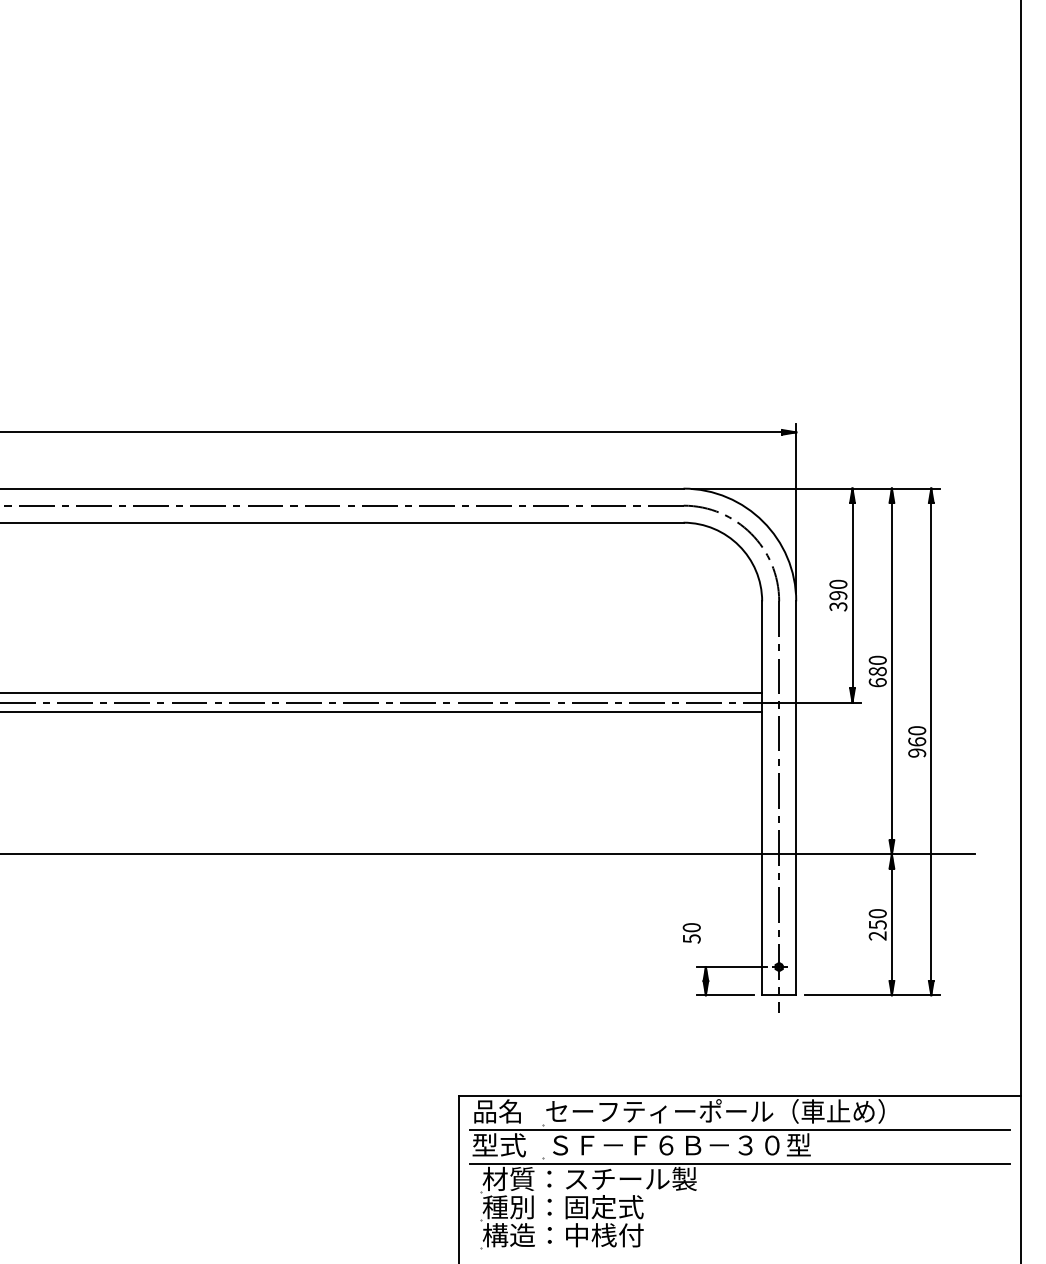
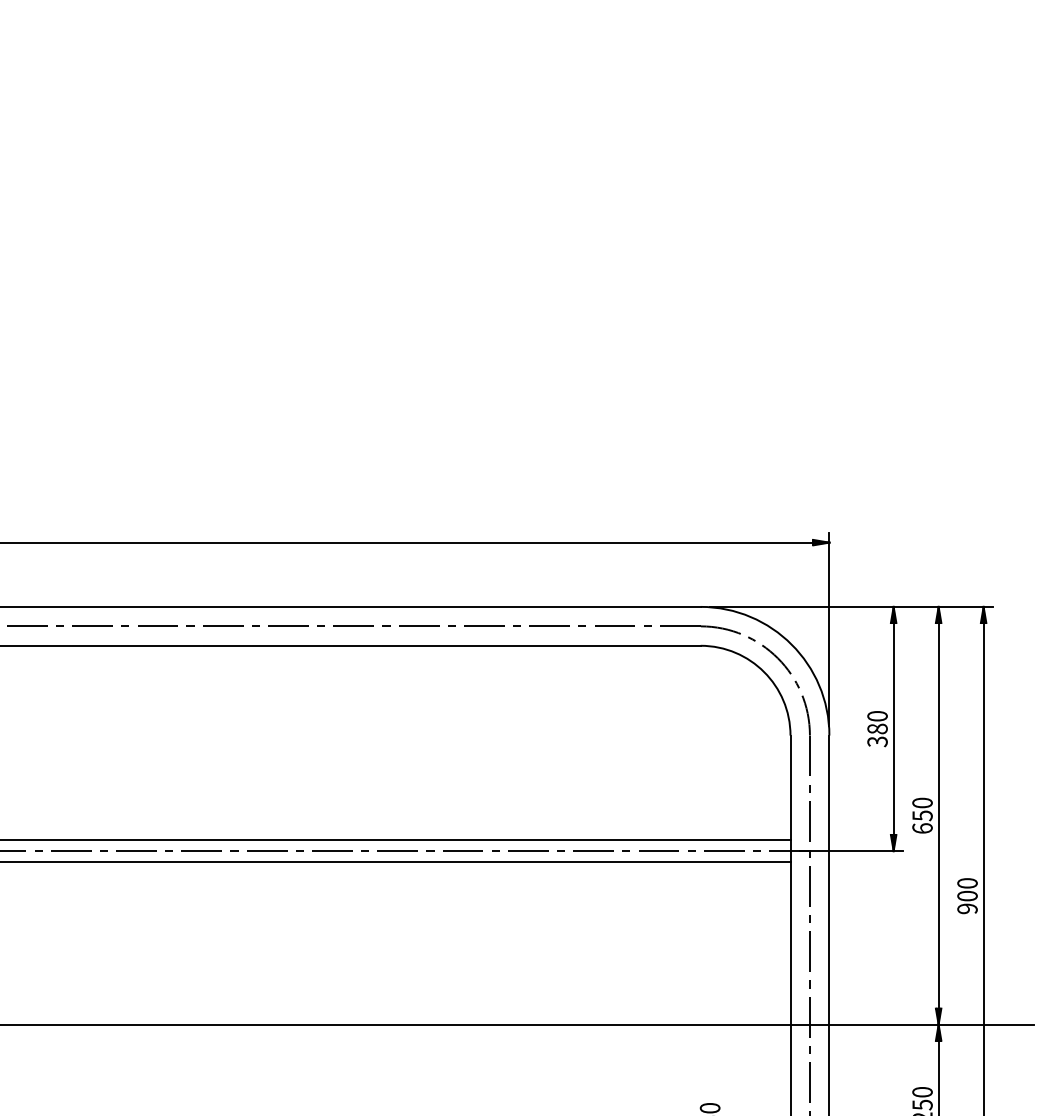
text: (838, 595) -> (877, 728), 390 -> 380
text: (877, 671) -> (922, 815), 680 -> 650
text: (917, 741) -> (967, 895), 960 -> 900

